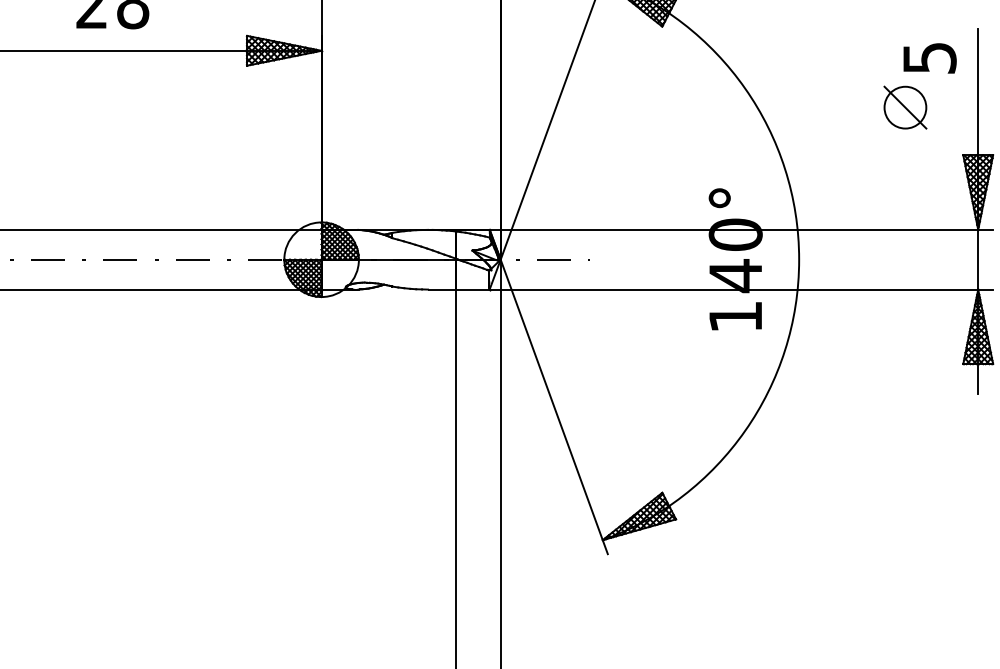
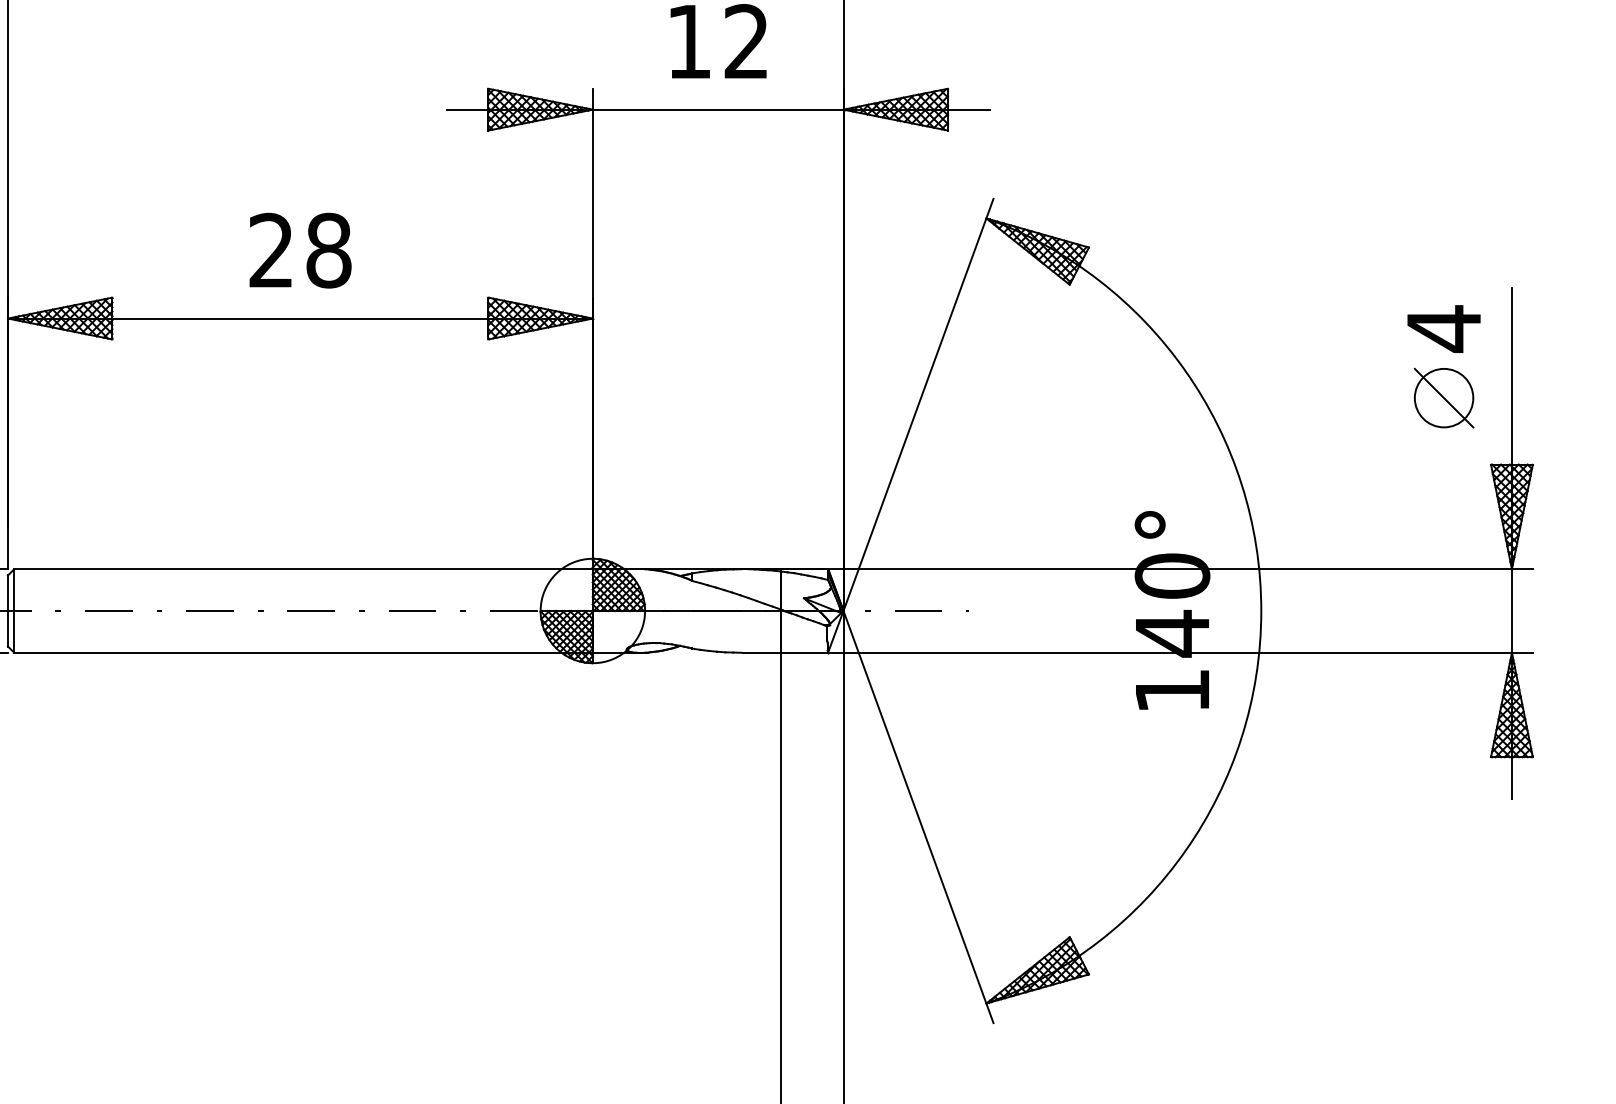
text: (930, 57) -> (1444, 328), 5 -> 4
part: (905, 107) -> (1443, 397), moved

